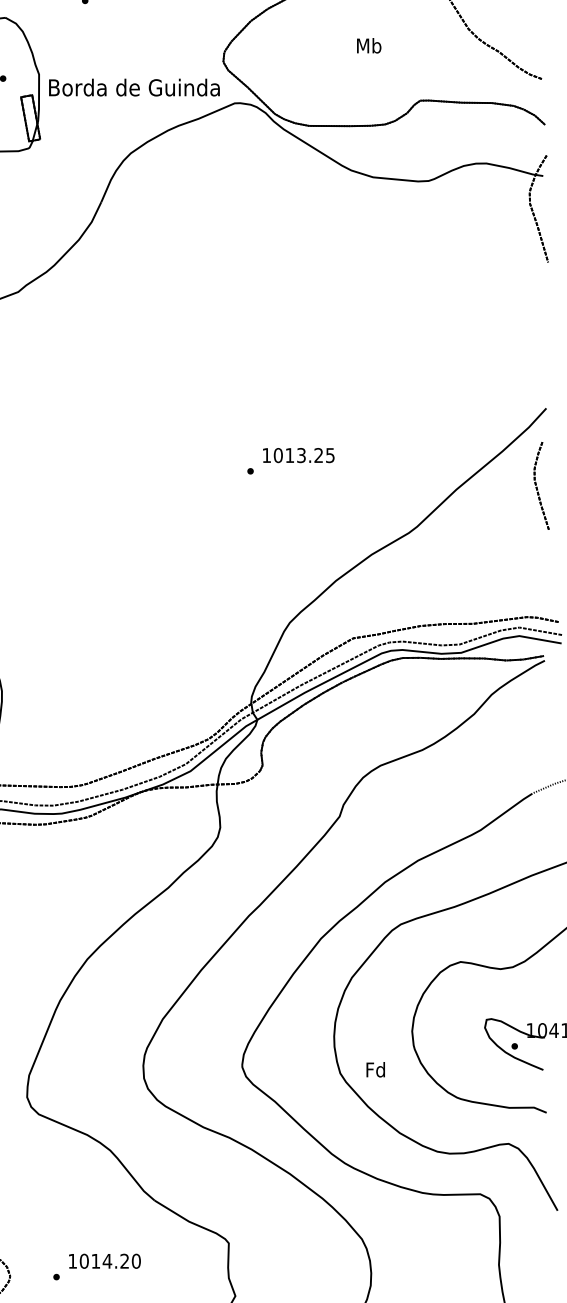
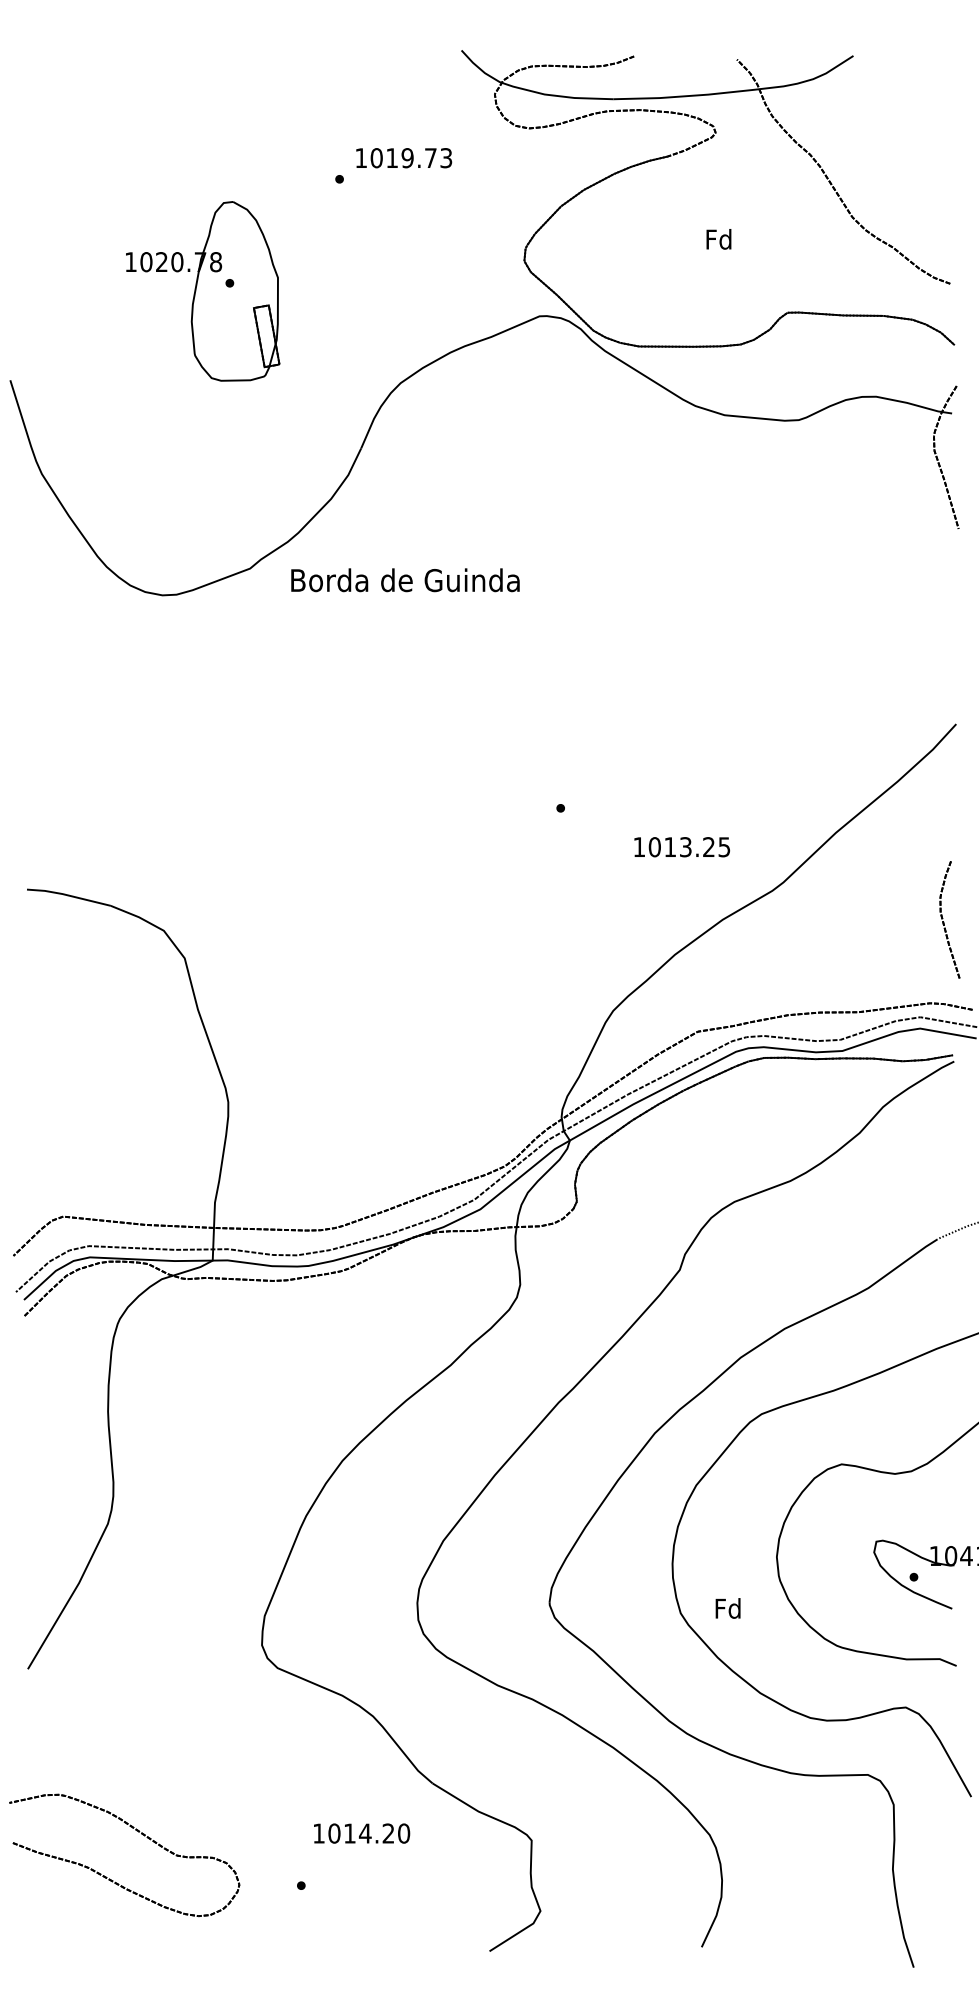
text: (369, 45) -> (719, 239), Mb -> Fd
text: (134, 87) -> (405, 580), moved
text: (298, 455) -> (681, 847), moved
part: (541, 485) -> (949, 919), moved
text: (105, 1261) -> (362, 1833), moved

